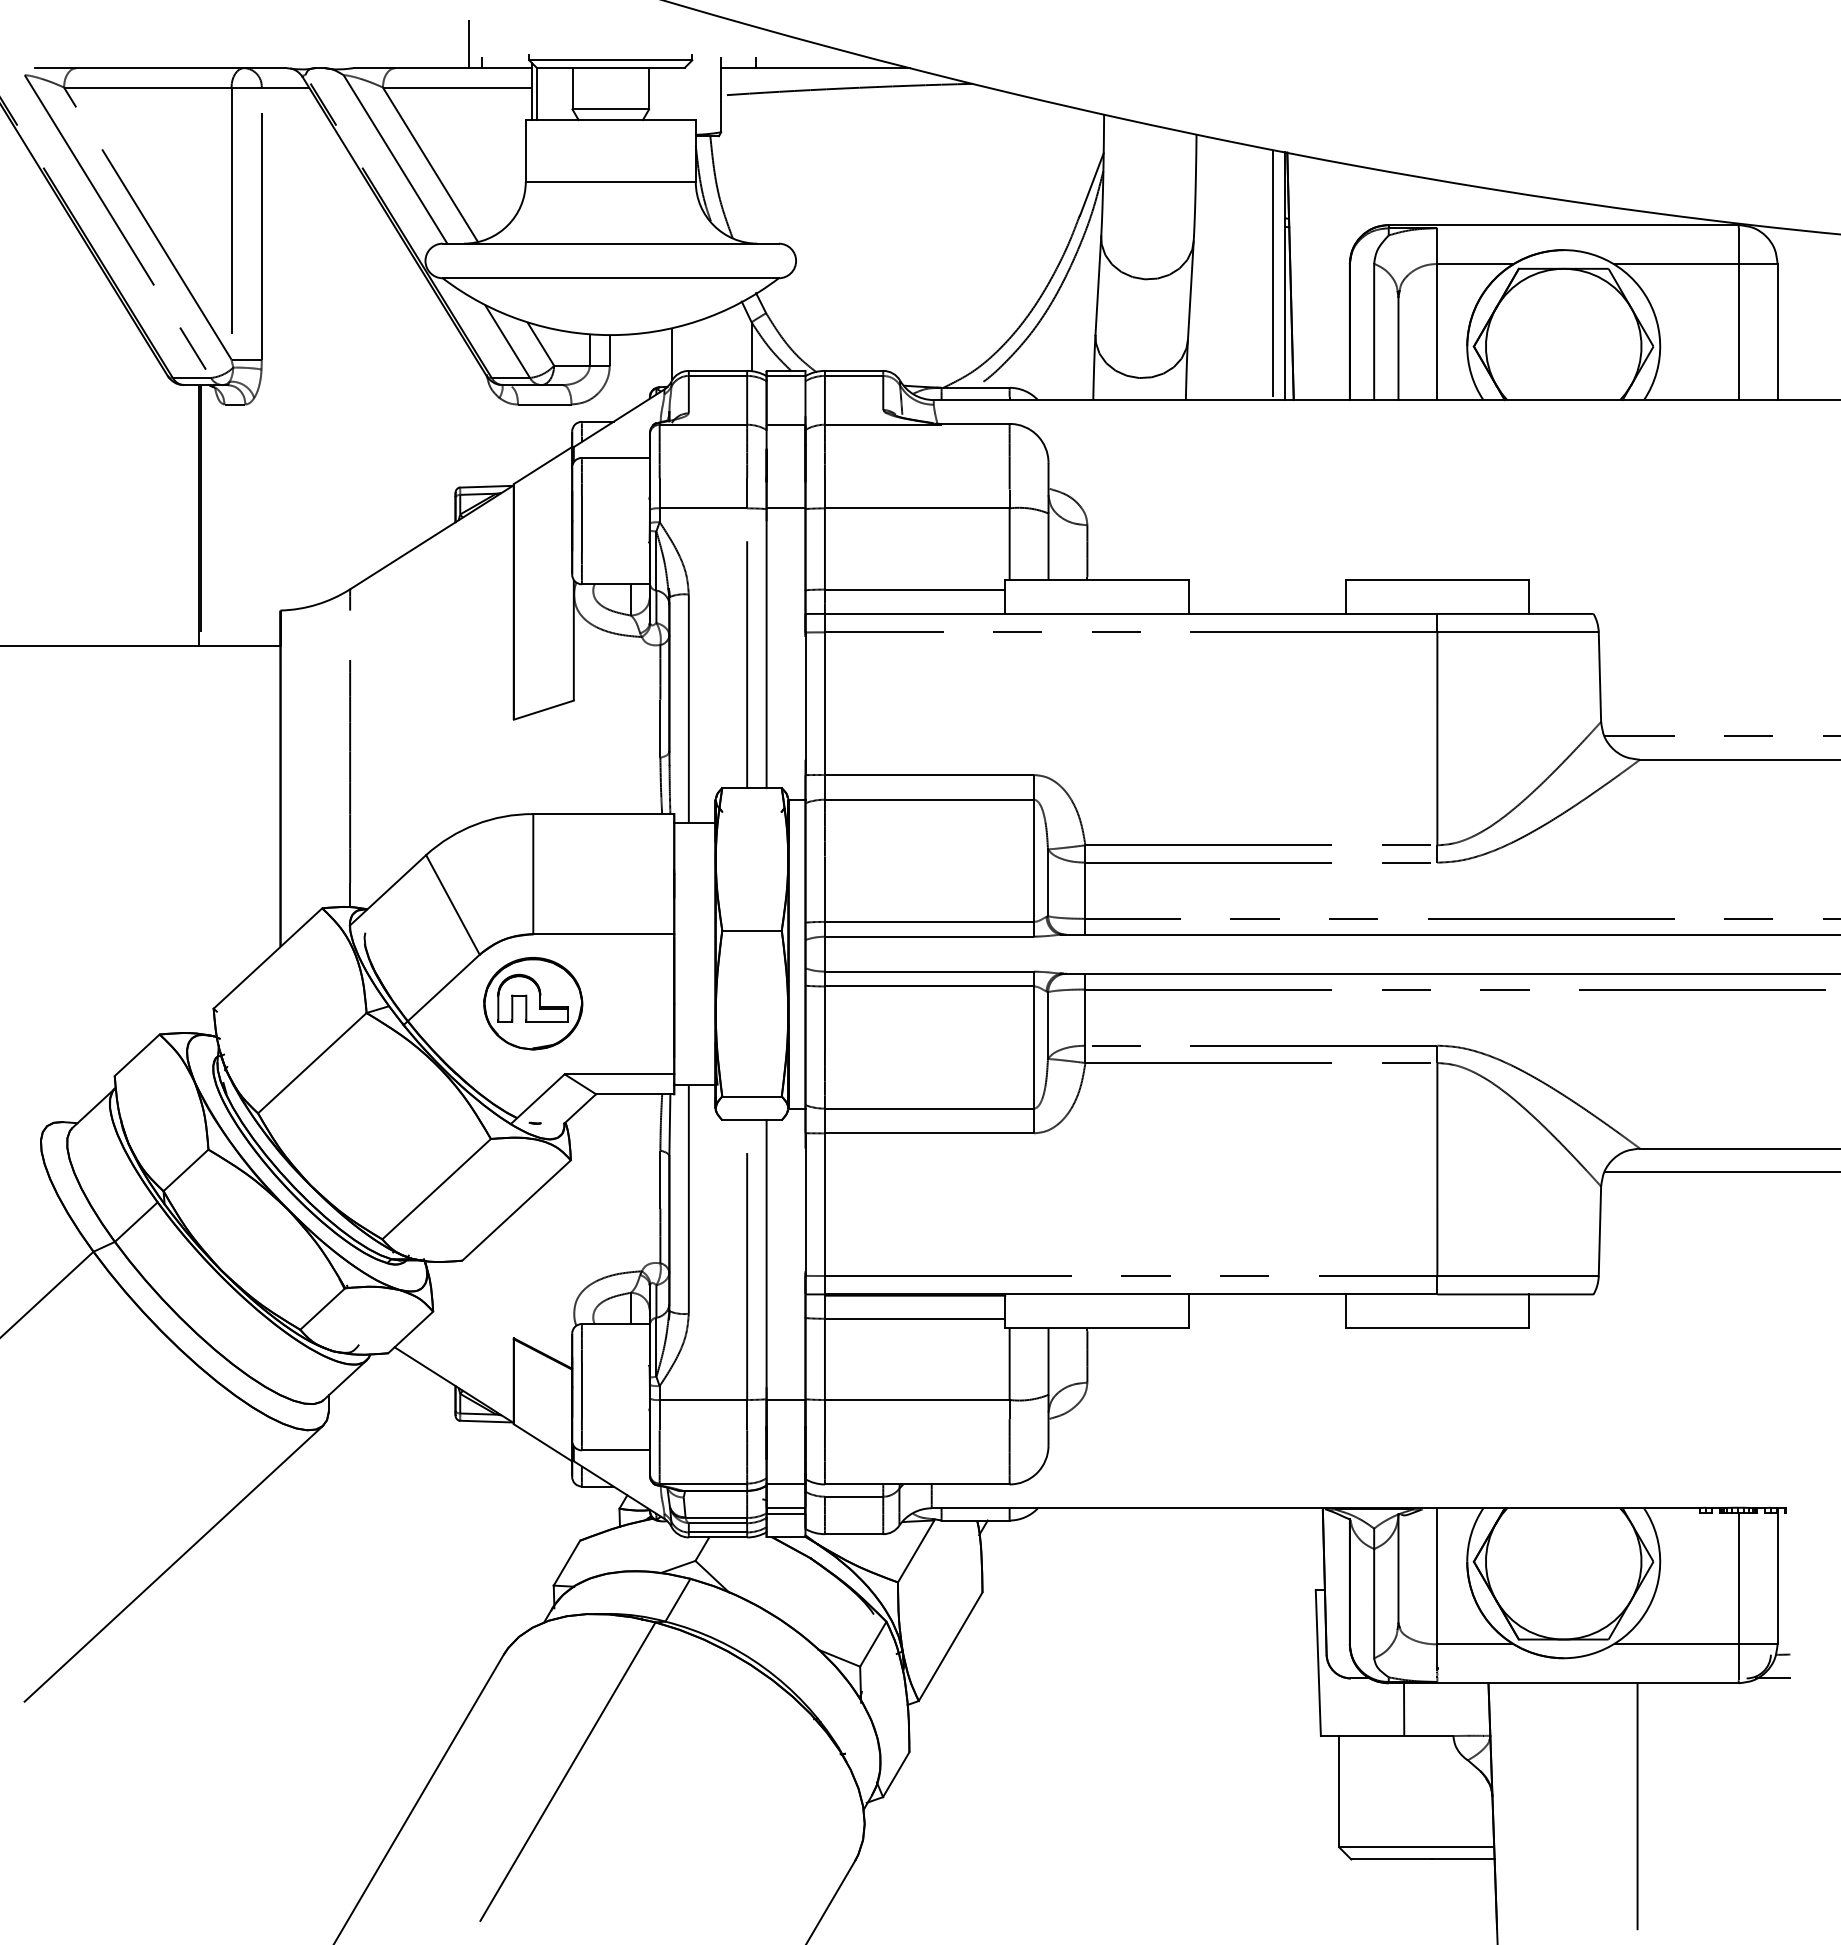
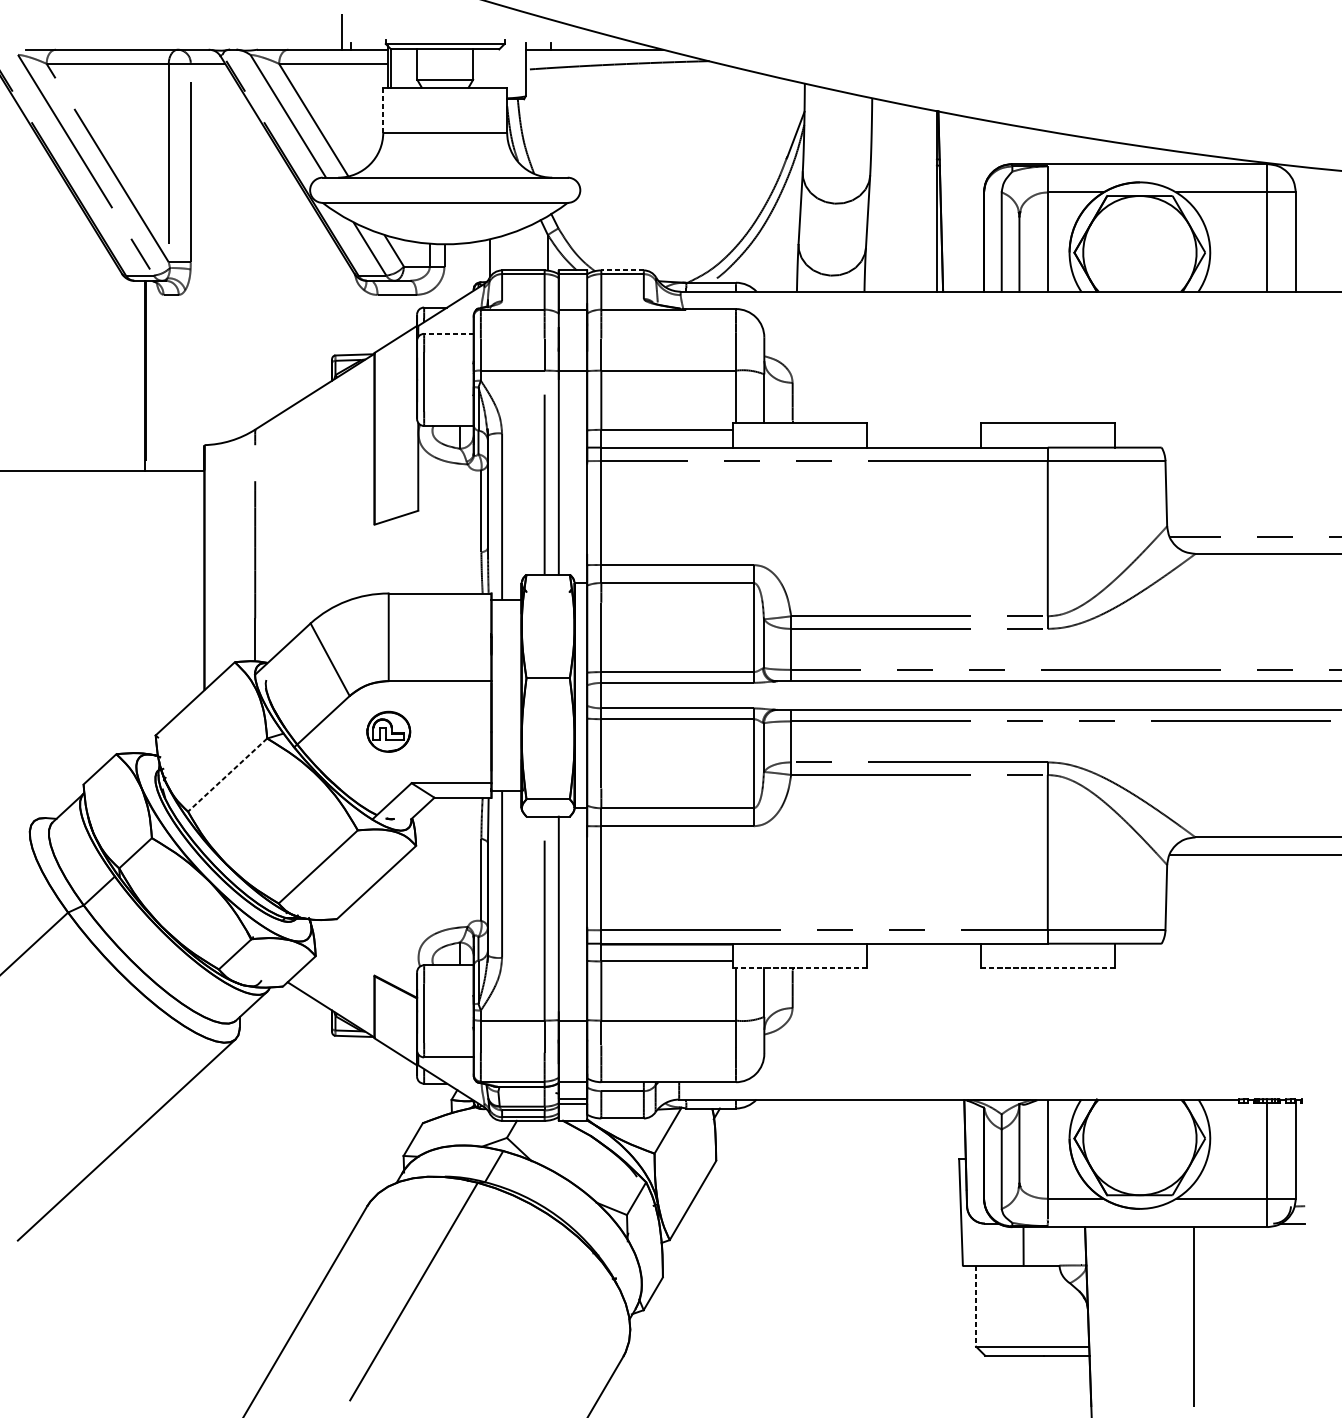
line: (525, 151) -> (383, 110), solid -> dashed
line: (1273, 274) -> (928, 200), removed
line: (853, 370) -> (622, 270), solid -> dashed
line: (615, 457) -> (448, 333), solid -> dashed
part: (533, 1003) -> (388, 731), size x0.6
line: (312, 1063) -> (227, 775), solid -> dashed
line: (1097, 1328) -> (800, 968), solid -> dashed
line: (1437, 1328) -> (1047, 968), solid -> dashed
line: (1339, 1791) -> (976, 1306), solid -> dashed

